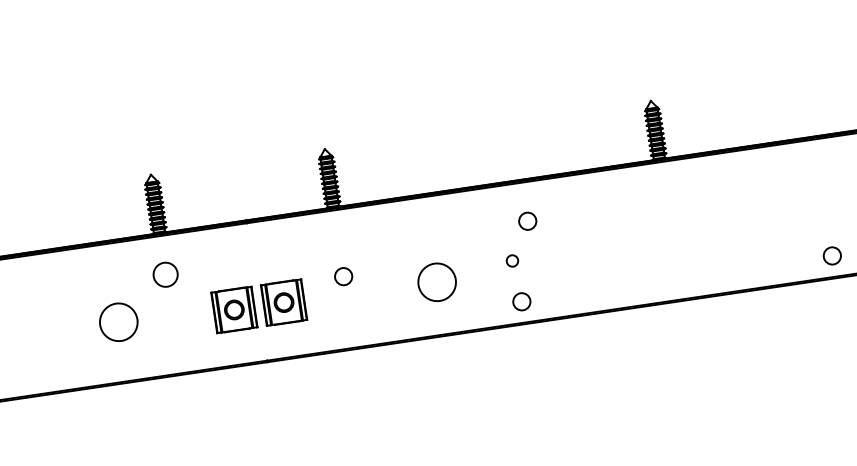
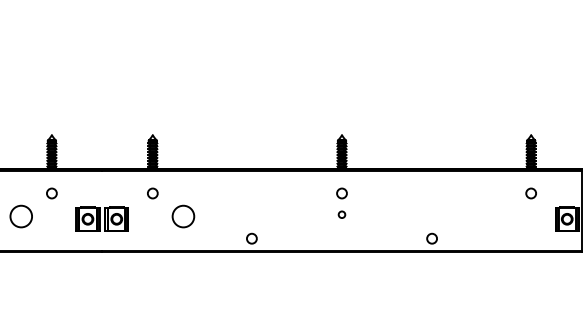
circle: (526, 221) -> (341, 193), moved
circle: (511, 260) -> (341, 214), moved
circle: (164, 274) -> (51, 193), size x0.71
circle: (343, 276) -> (152, 193), moved
circle: (437, 282) -> (183, 216), moved

